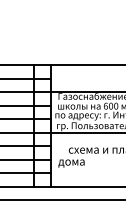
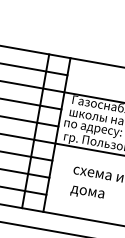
text: (71, 163) -> (87, 193), moved

